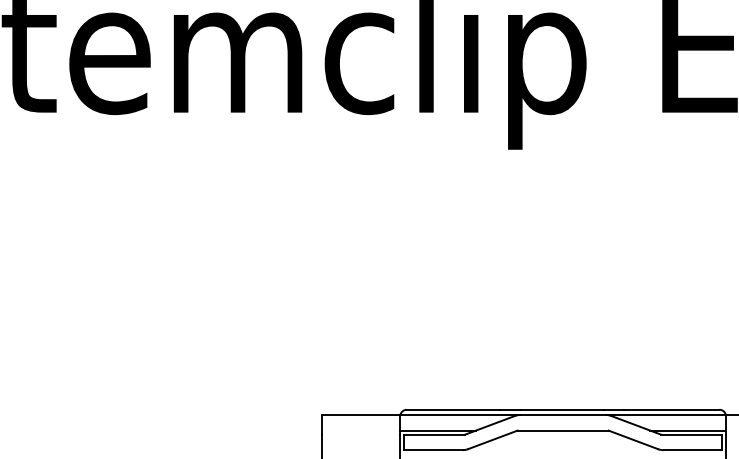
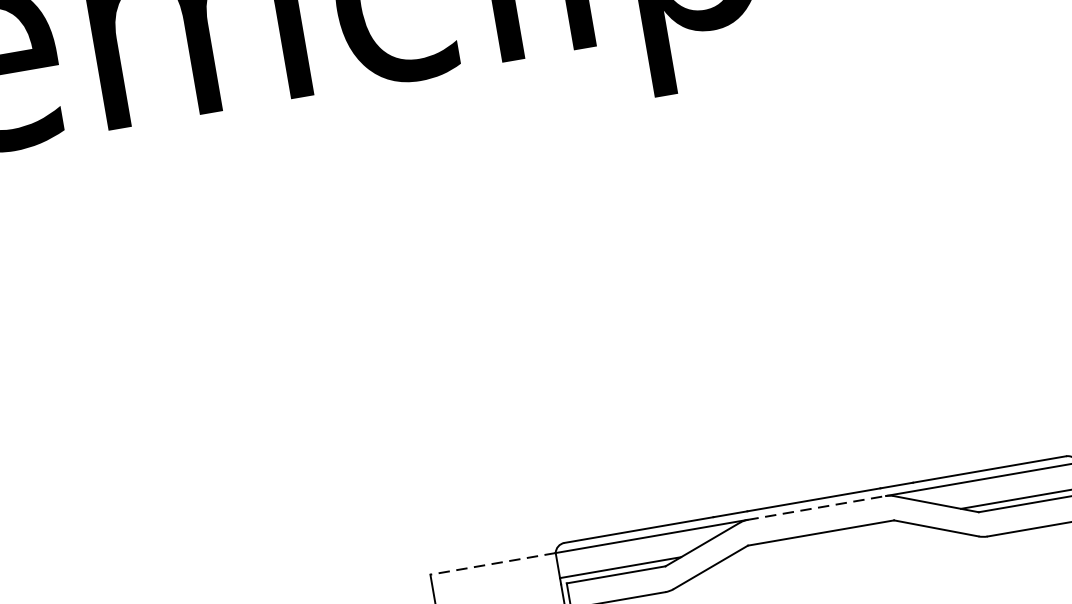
line: (360, 415) -> (491, 564), solid -> dashed
line: (563, 415) -> (817, 508), solid -> dashed

